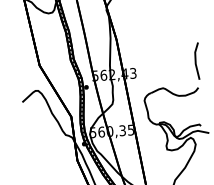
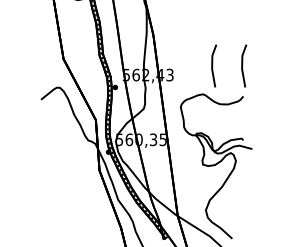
line: (170, 62) -> (213, 65), added

